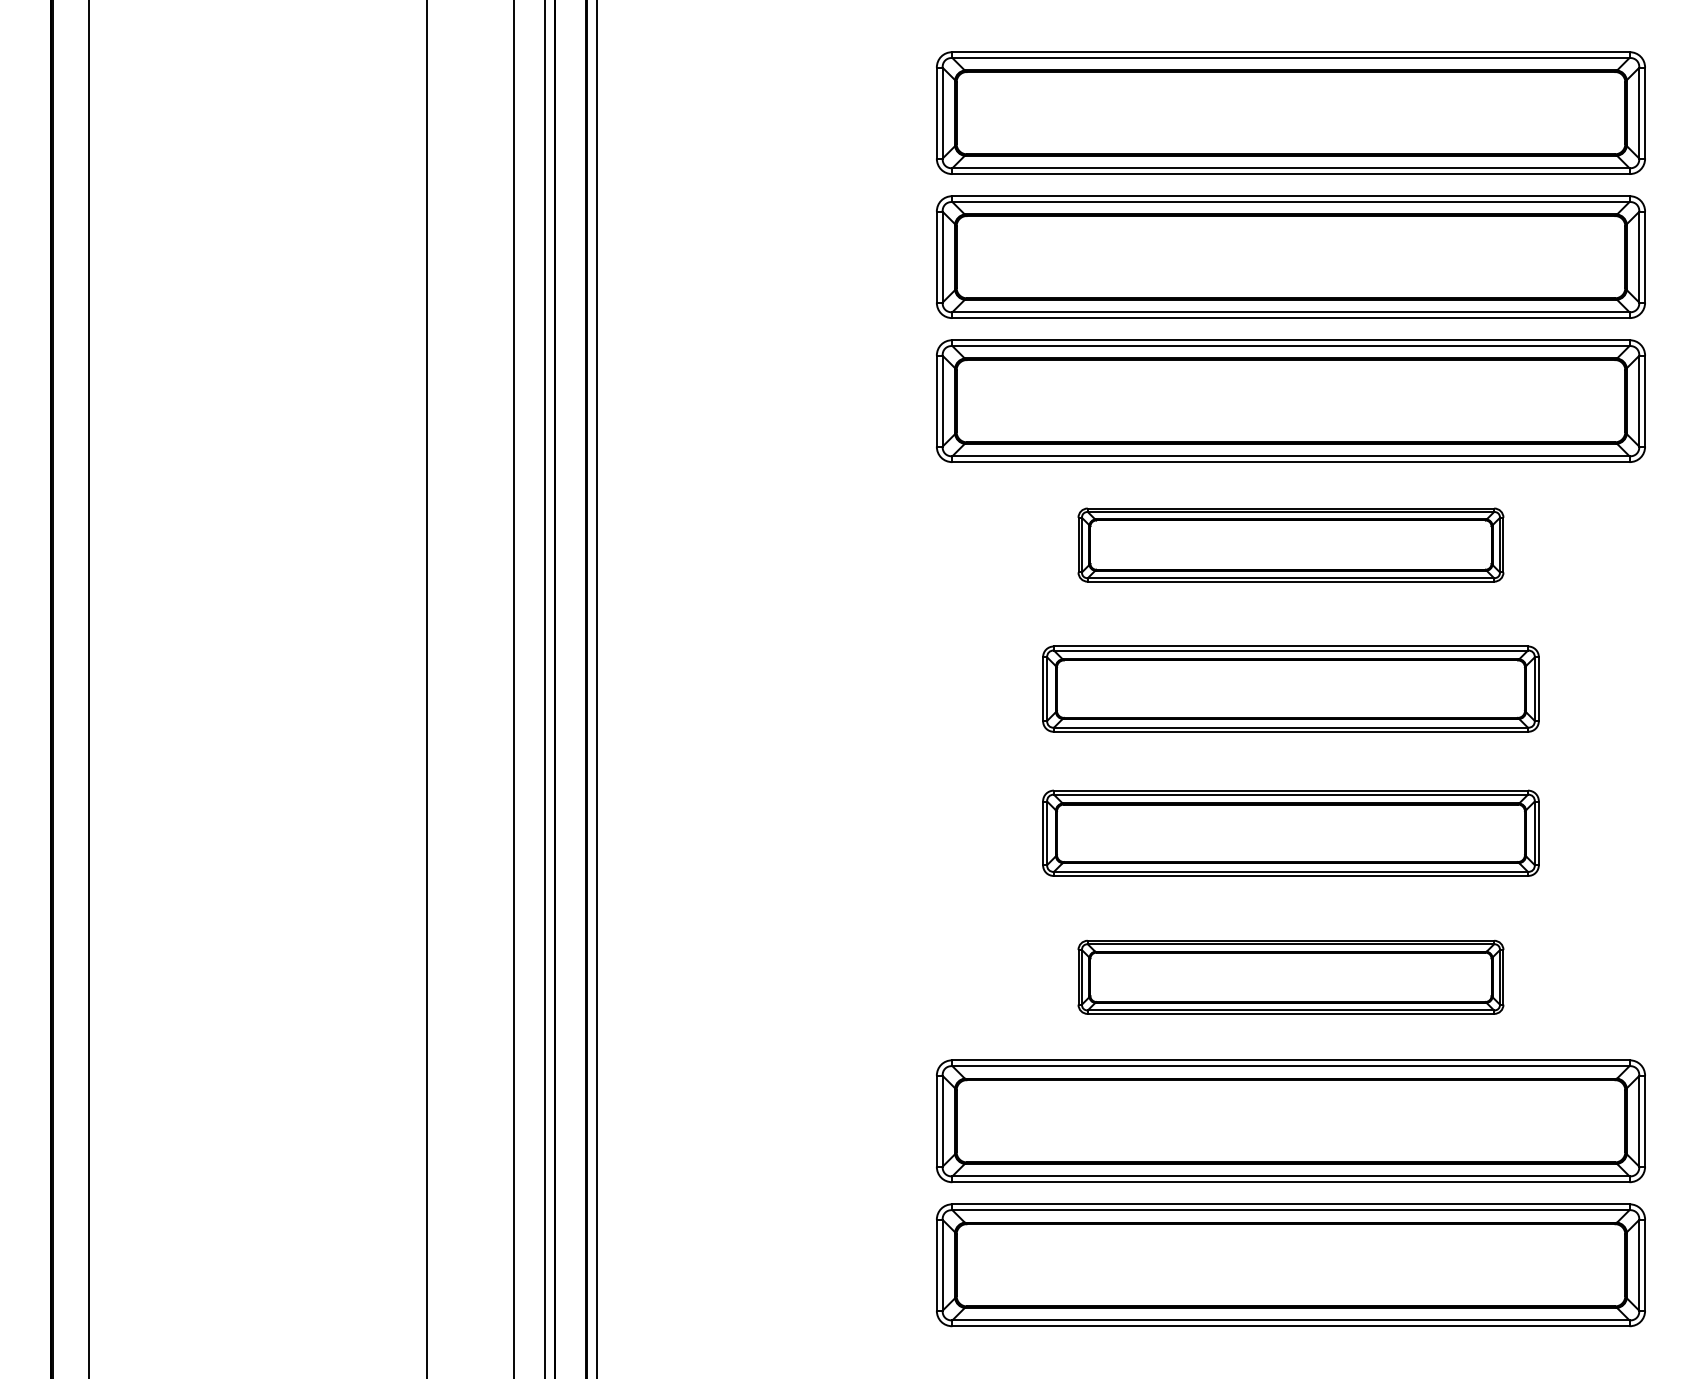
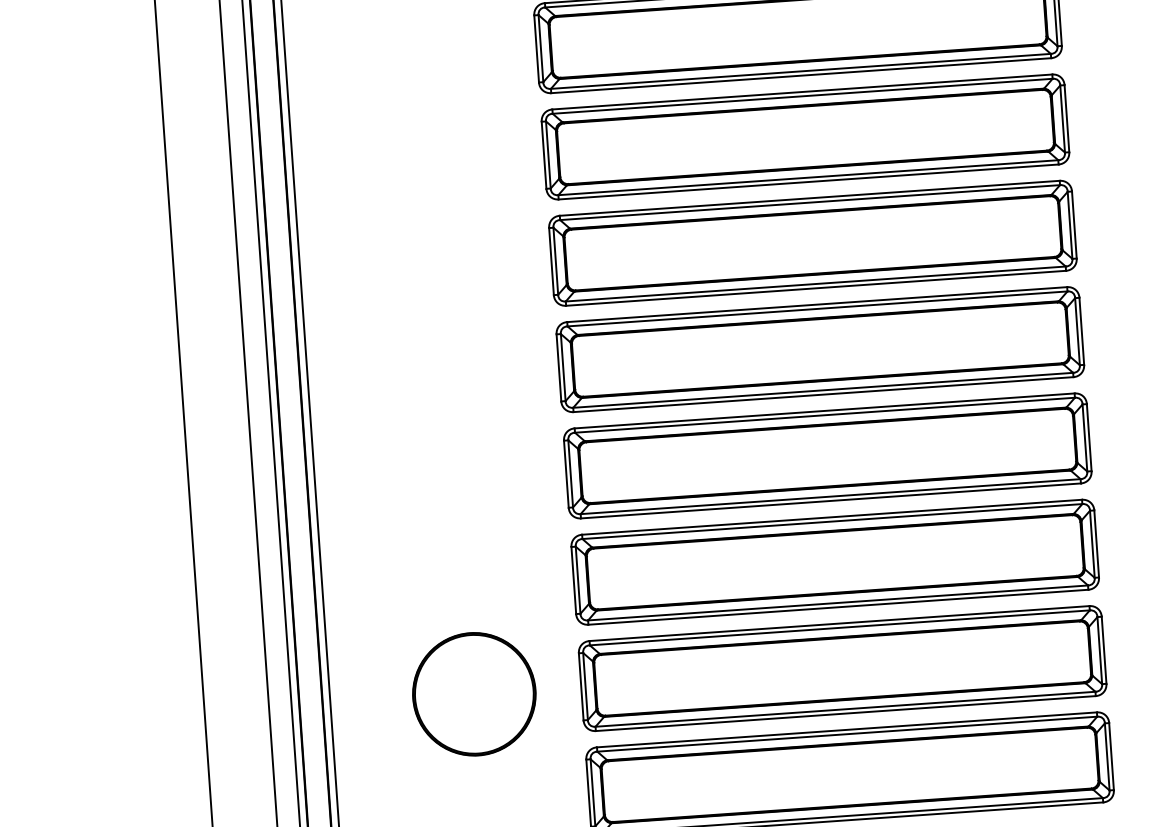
part: (1290, 544) -> (812, 242), size x1.67
part: (1290, 688) -> (819, 349), size x1.43
part: (1290, 833) -> (827, 456), size x1.43
part: (1290, 977) -> (834, 562), size x1.67
part: (791, 1120) -> (473, 693), added

